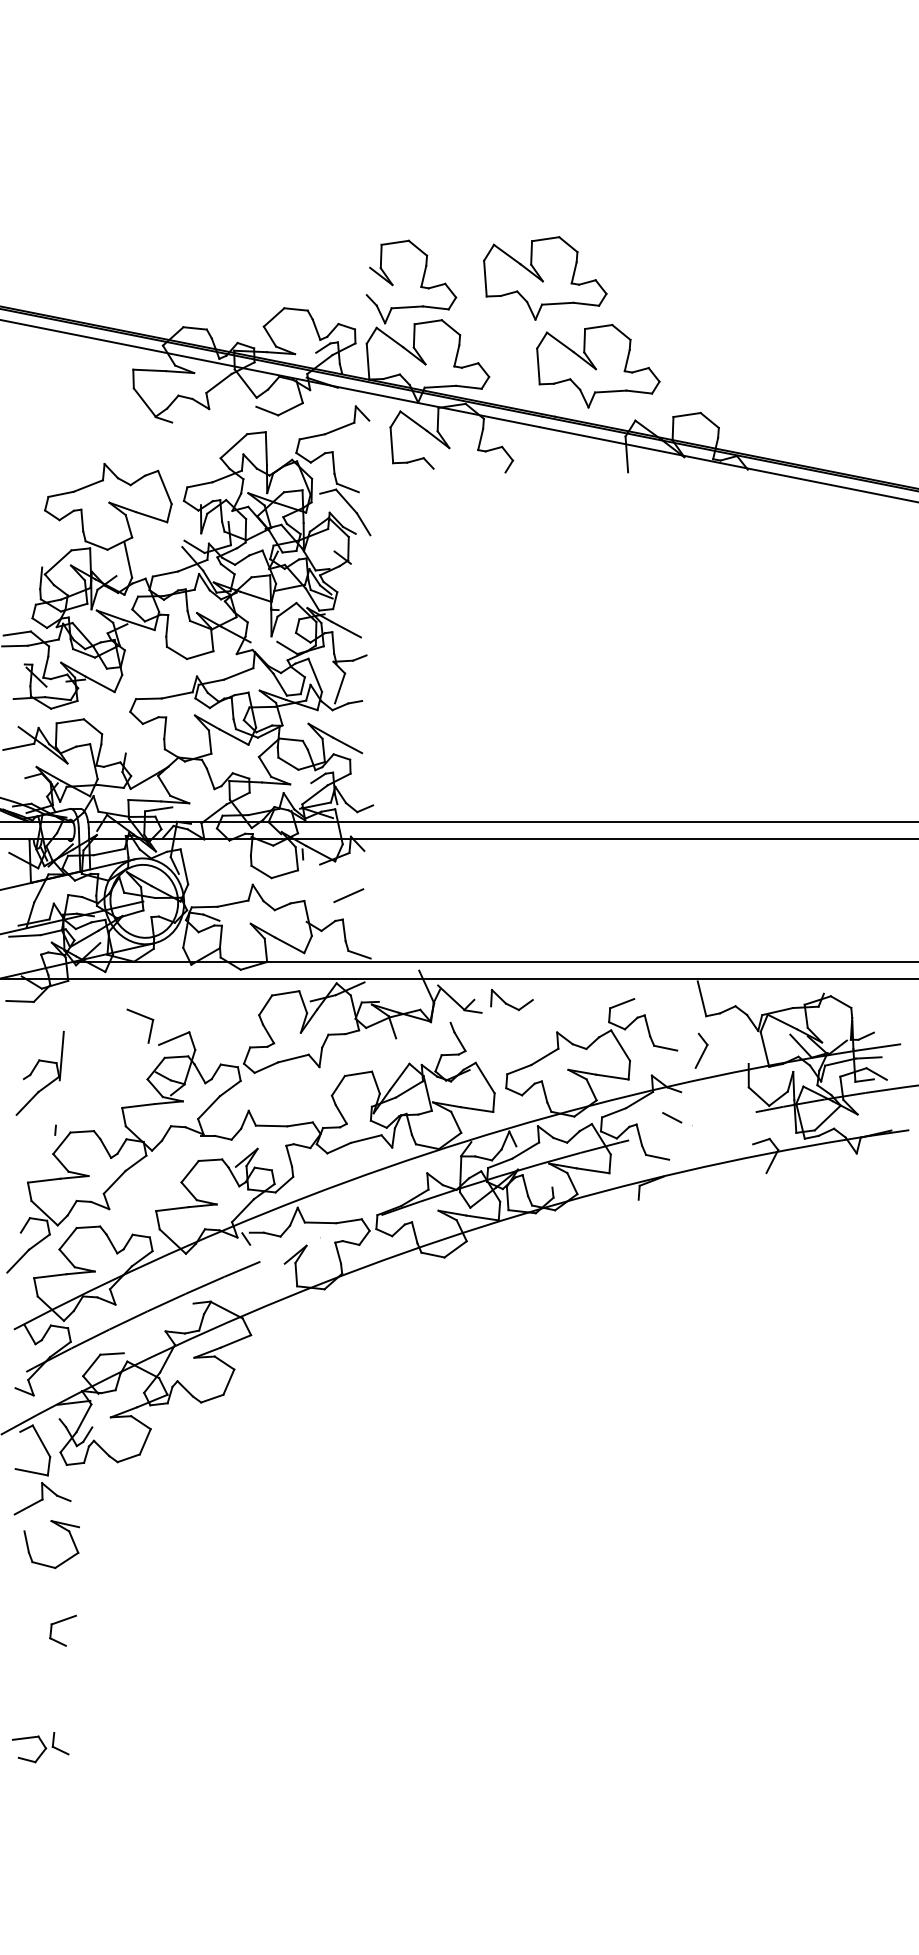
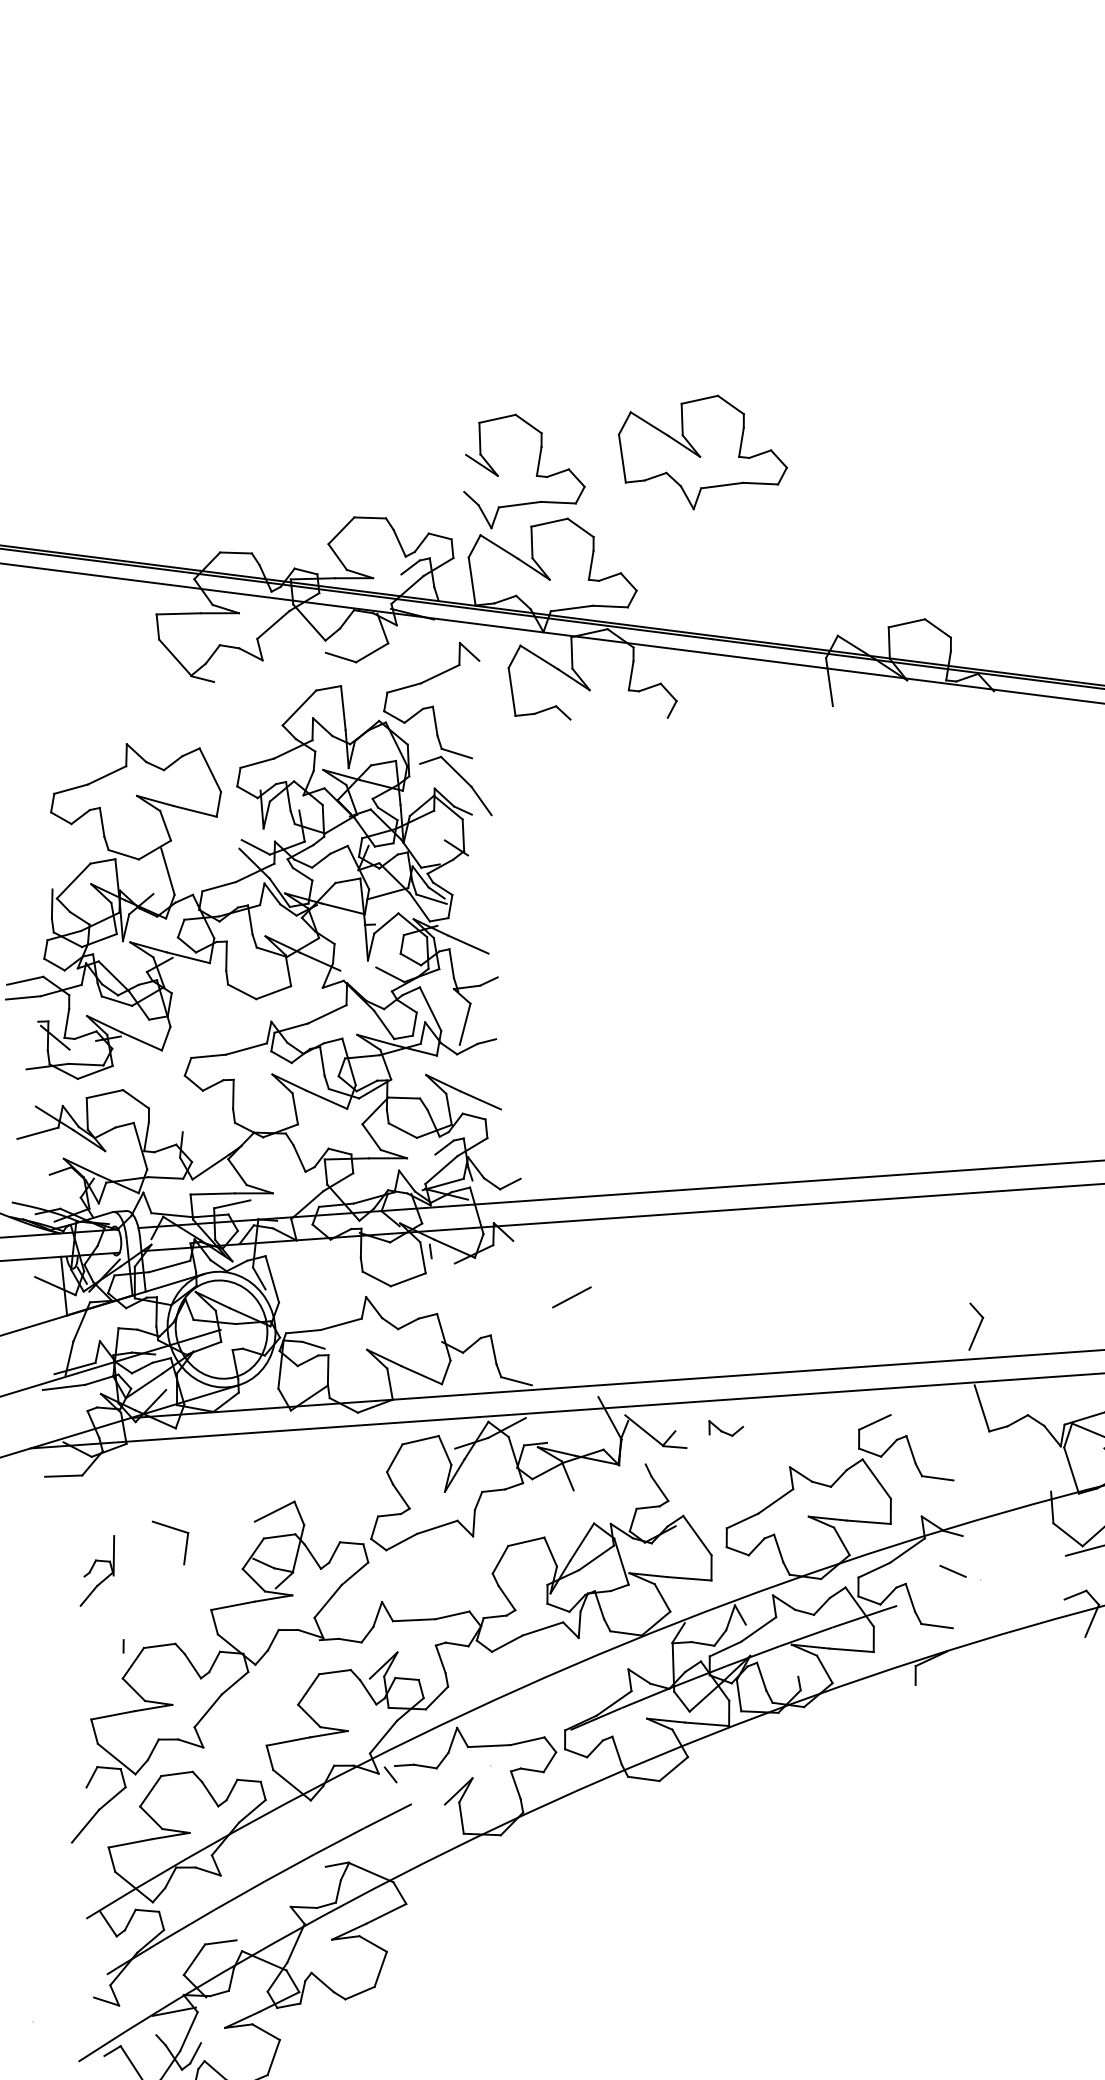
part: (598, 365) -> (782, 564), removed
line: (348, 895) -> (571, 1297), moved
part: (511, 1000) -> (725, 1428), size x0.6
part: (144, 1017) -> (176, 1530), moved
part: (701, 1050) -> (975, 1325), moved
part: (39, 1072) -> (96, 1570), size x0.6

